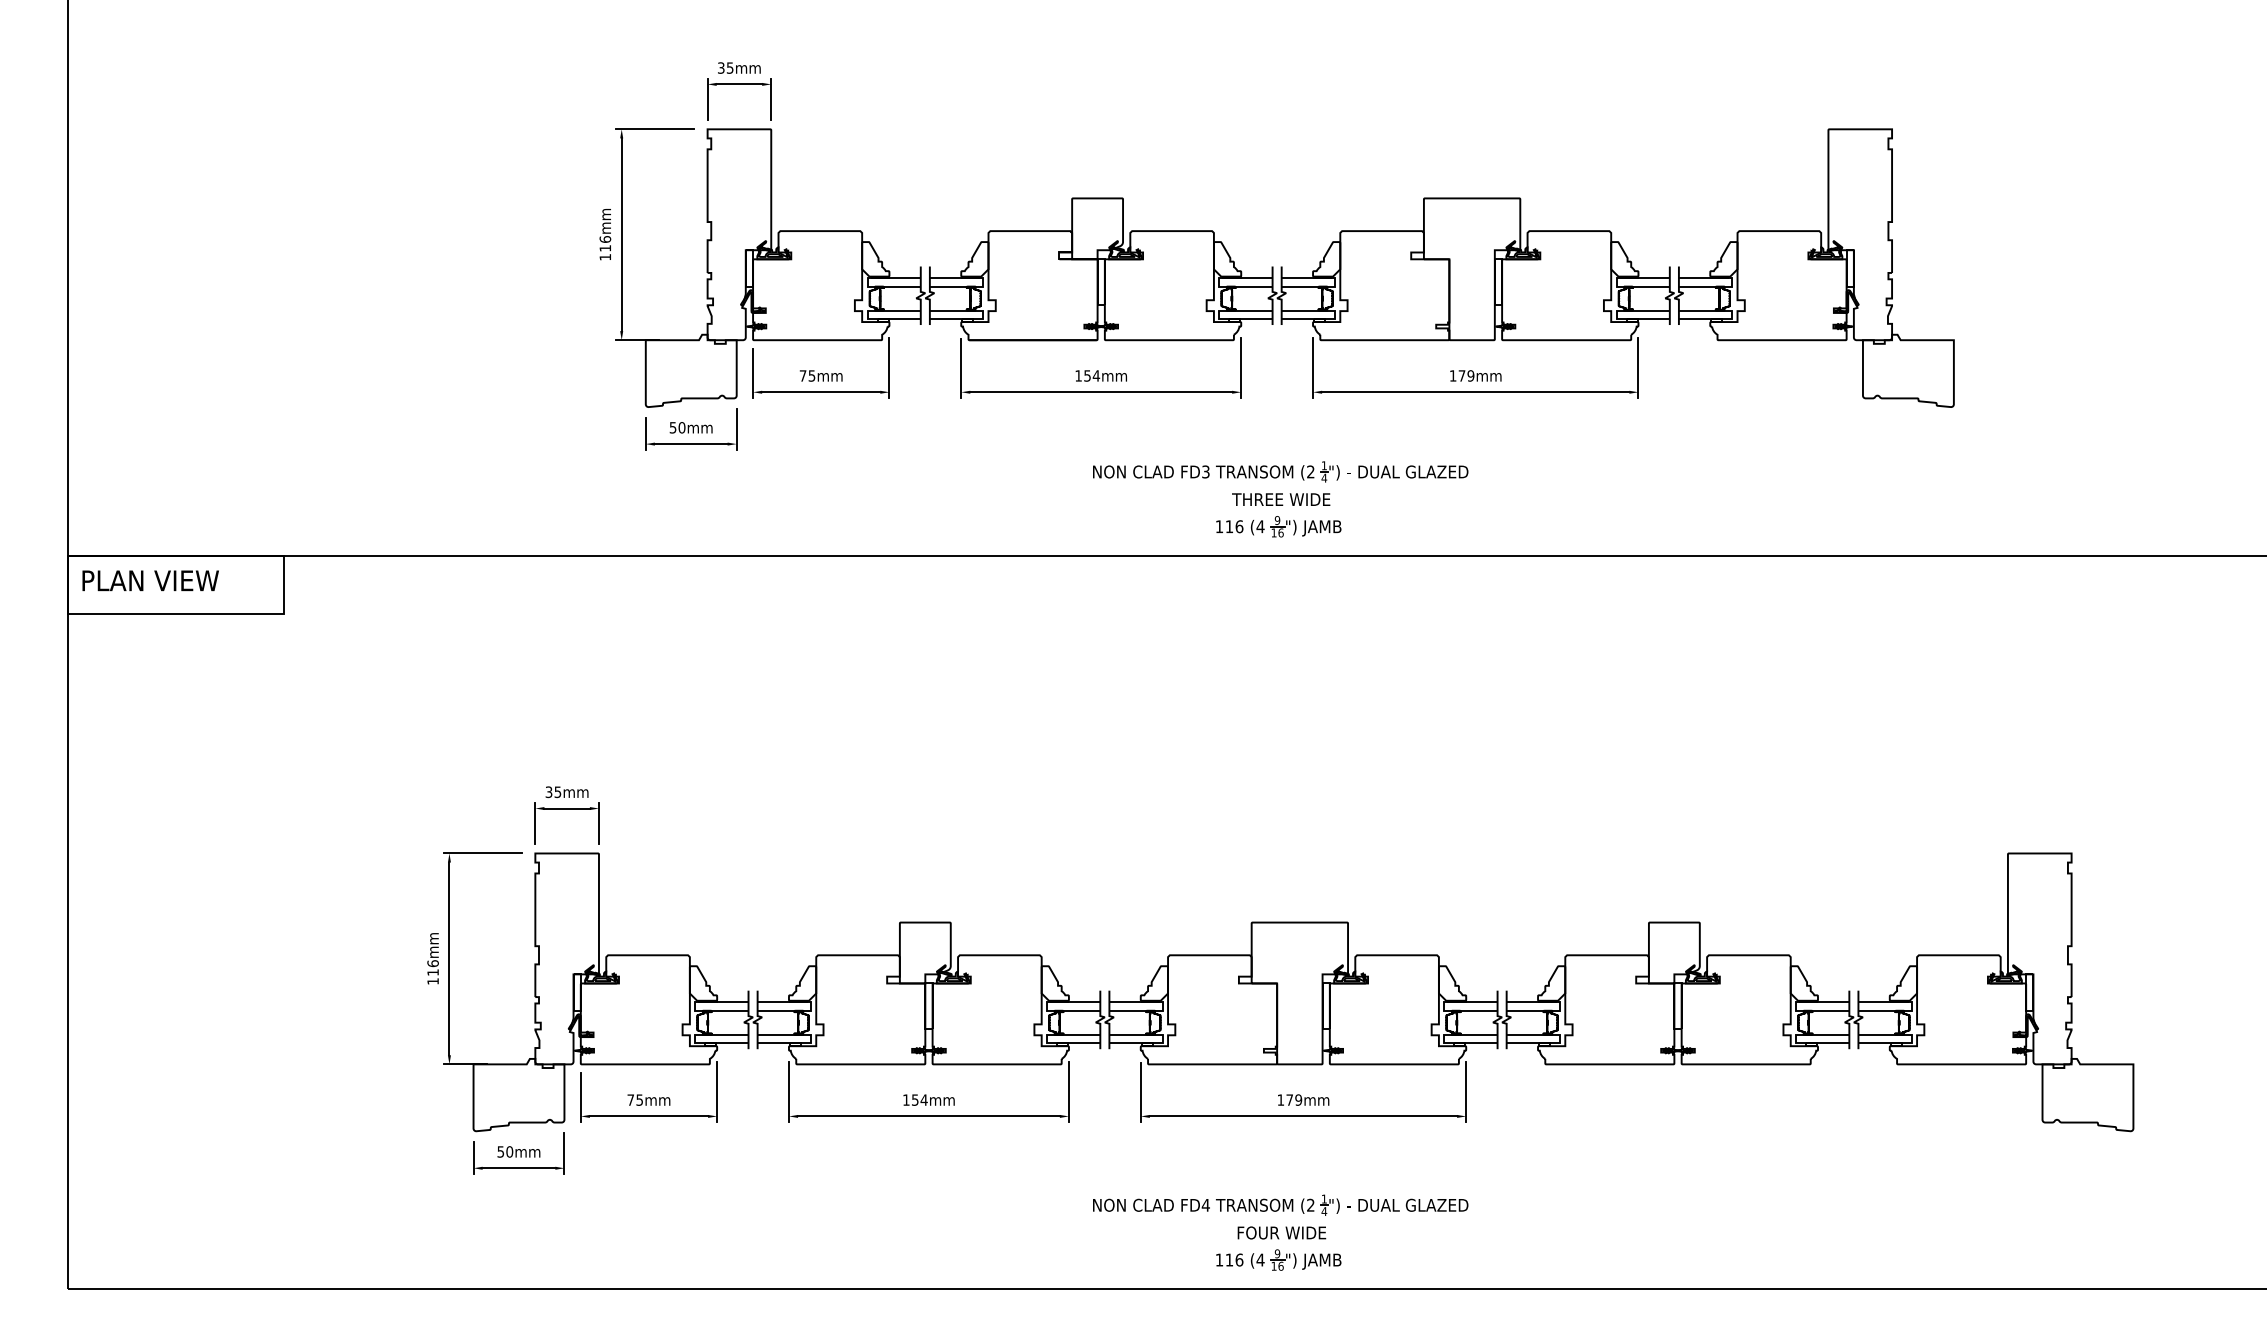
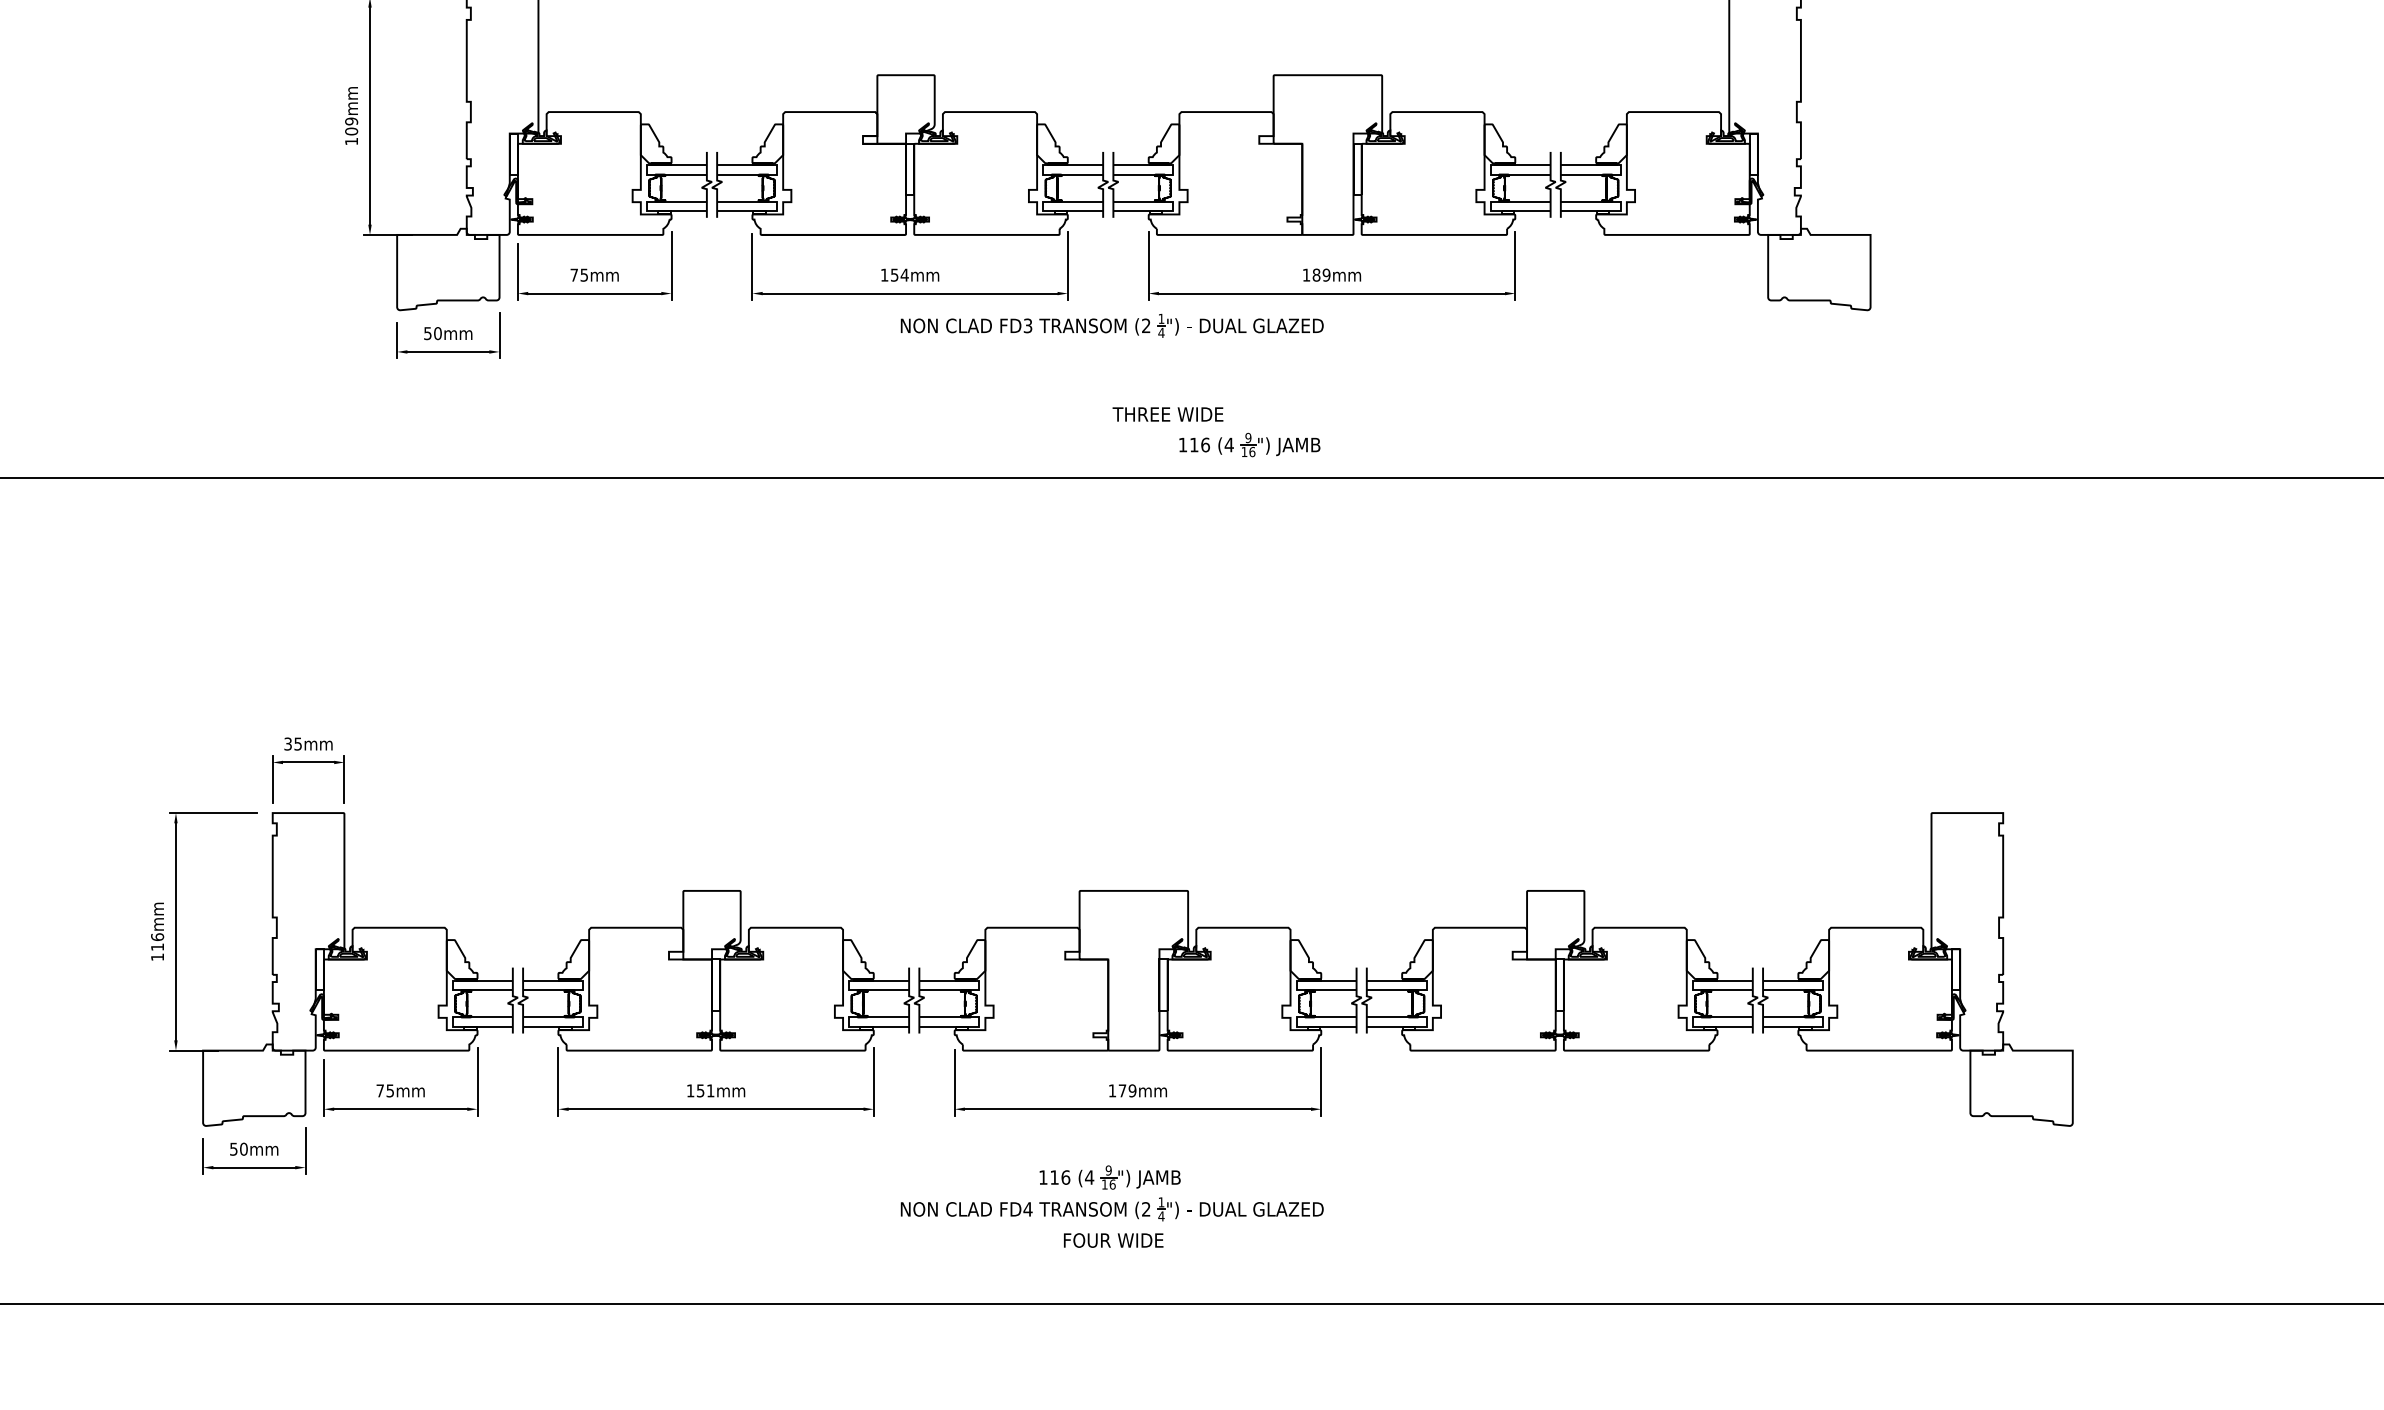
text: (605, 243) -> (351, 125), 116mm -> 109mm
text: (1461, 375) -> (1315, 274), 179mm -> 189mm
part: (1280, 471) -> (1112, 325), moved
text: (1281, 499) -> (1168, 414), moved
part: (1278, 526) -> (1249, 444), moved
text: (923, 1099) -> (709, 1090), 154mm -> 151mm
part: (1278, 1259) -> (1109, 1176), moved

